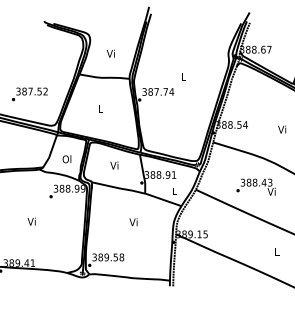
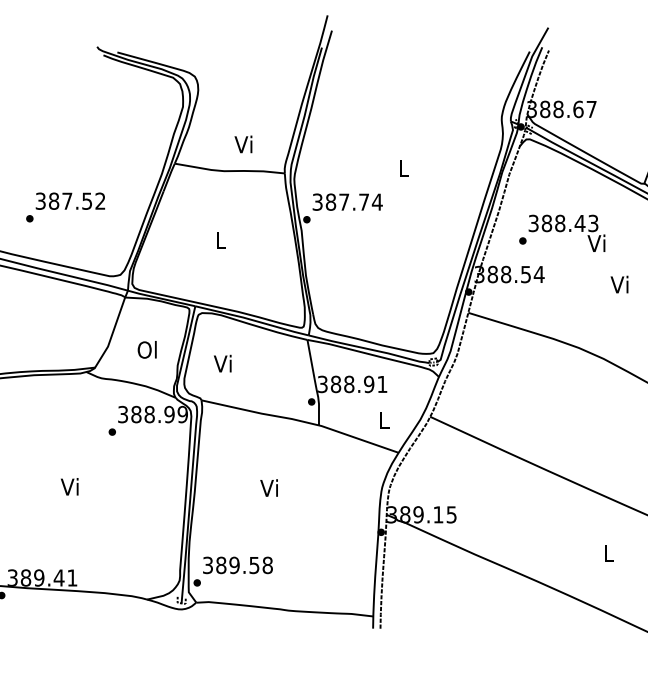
text: (110, 53) -> (242, 144), moved
text: (114, 165) -> (223, 363), moved
text: (255, 186) -> (561, 231), moved
text: (133, 222) -> (269, 488), moved

